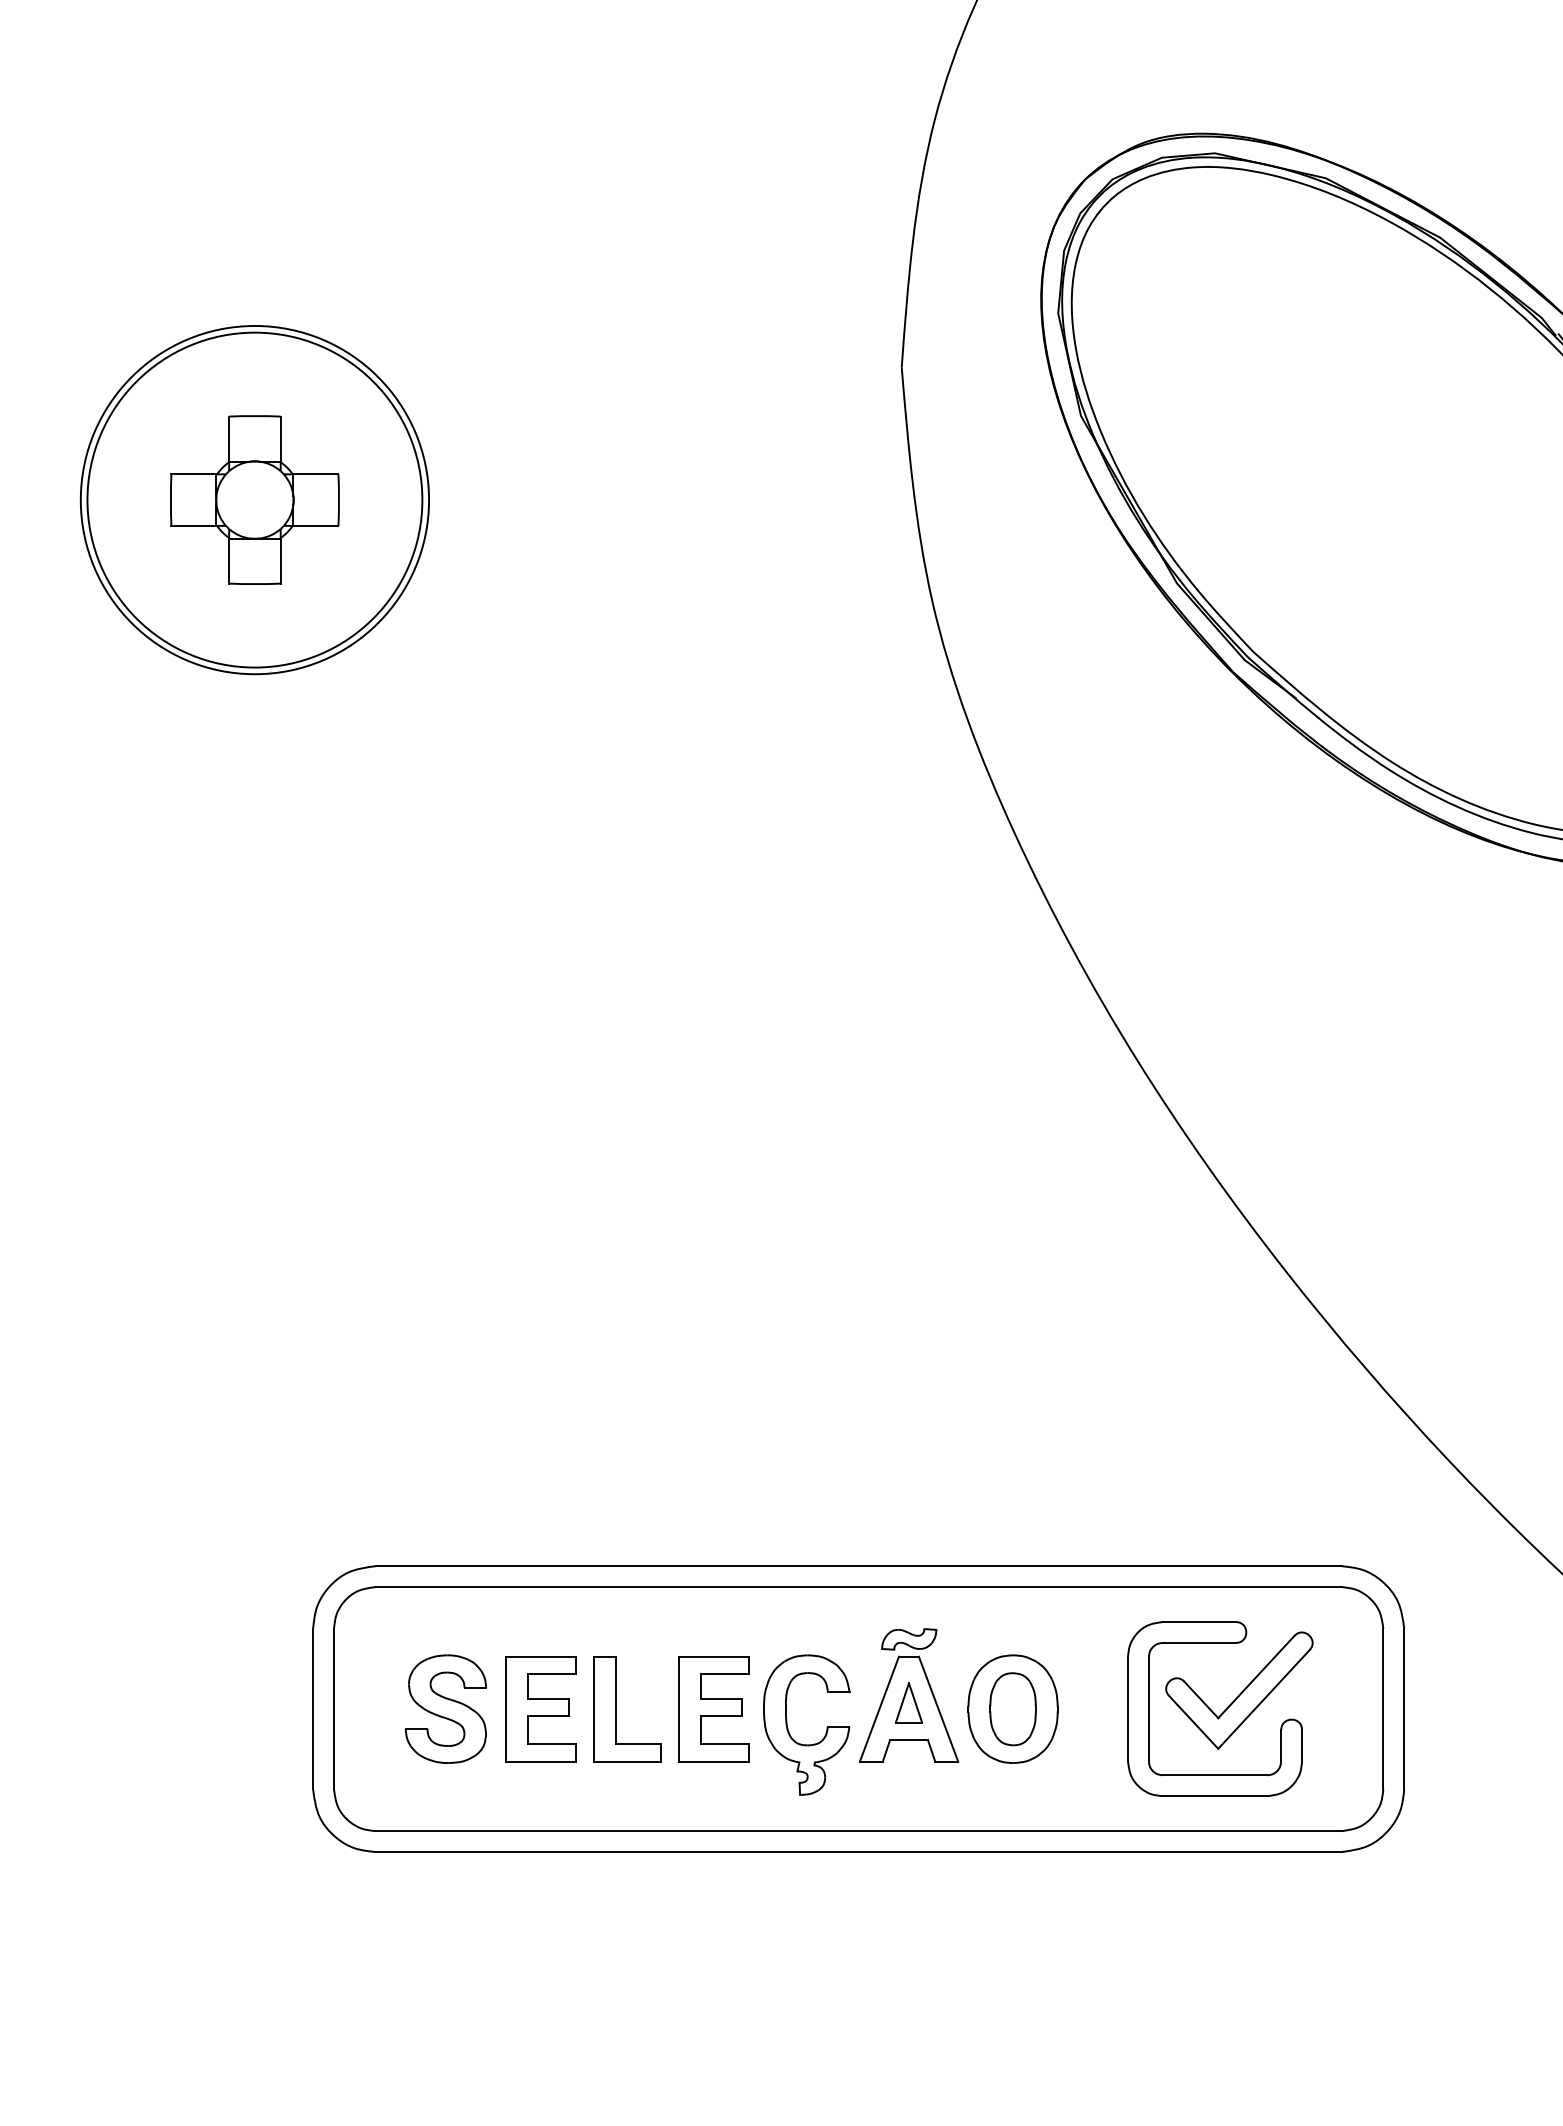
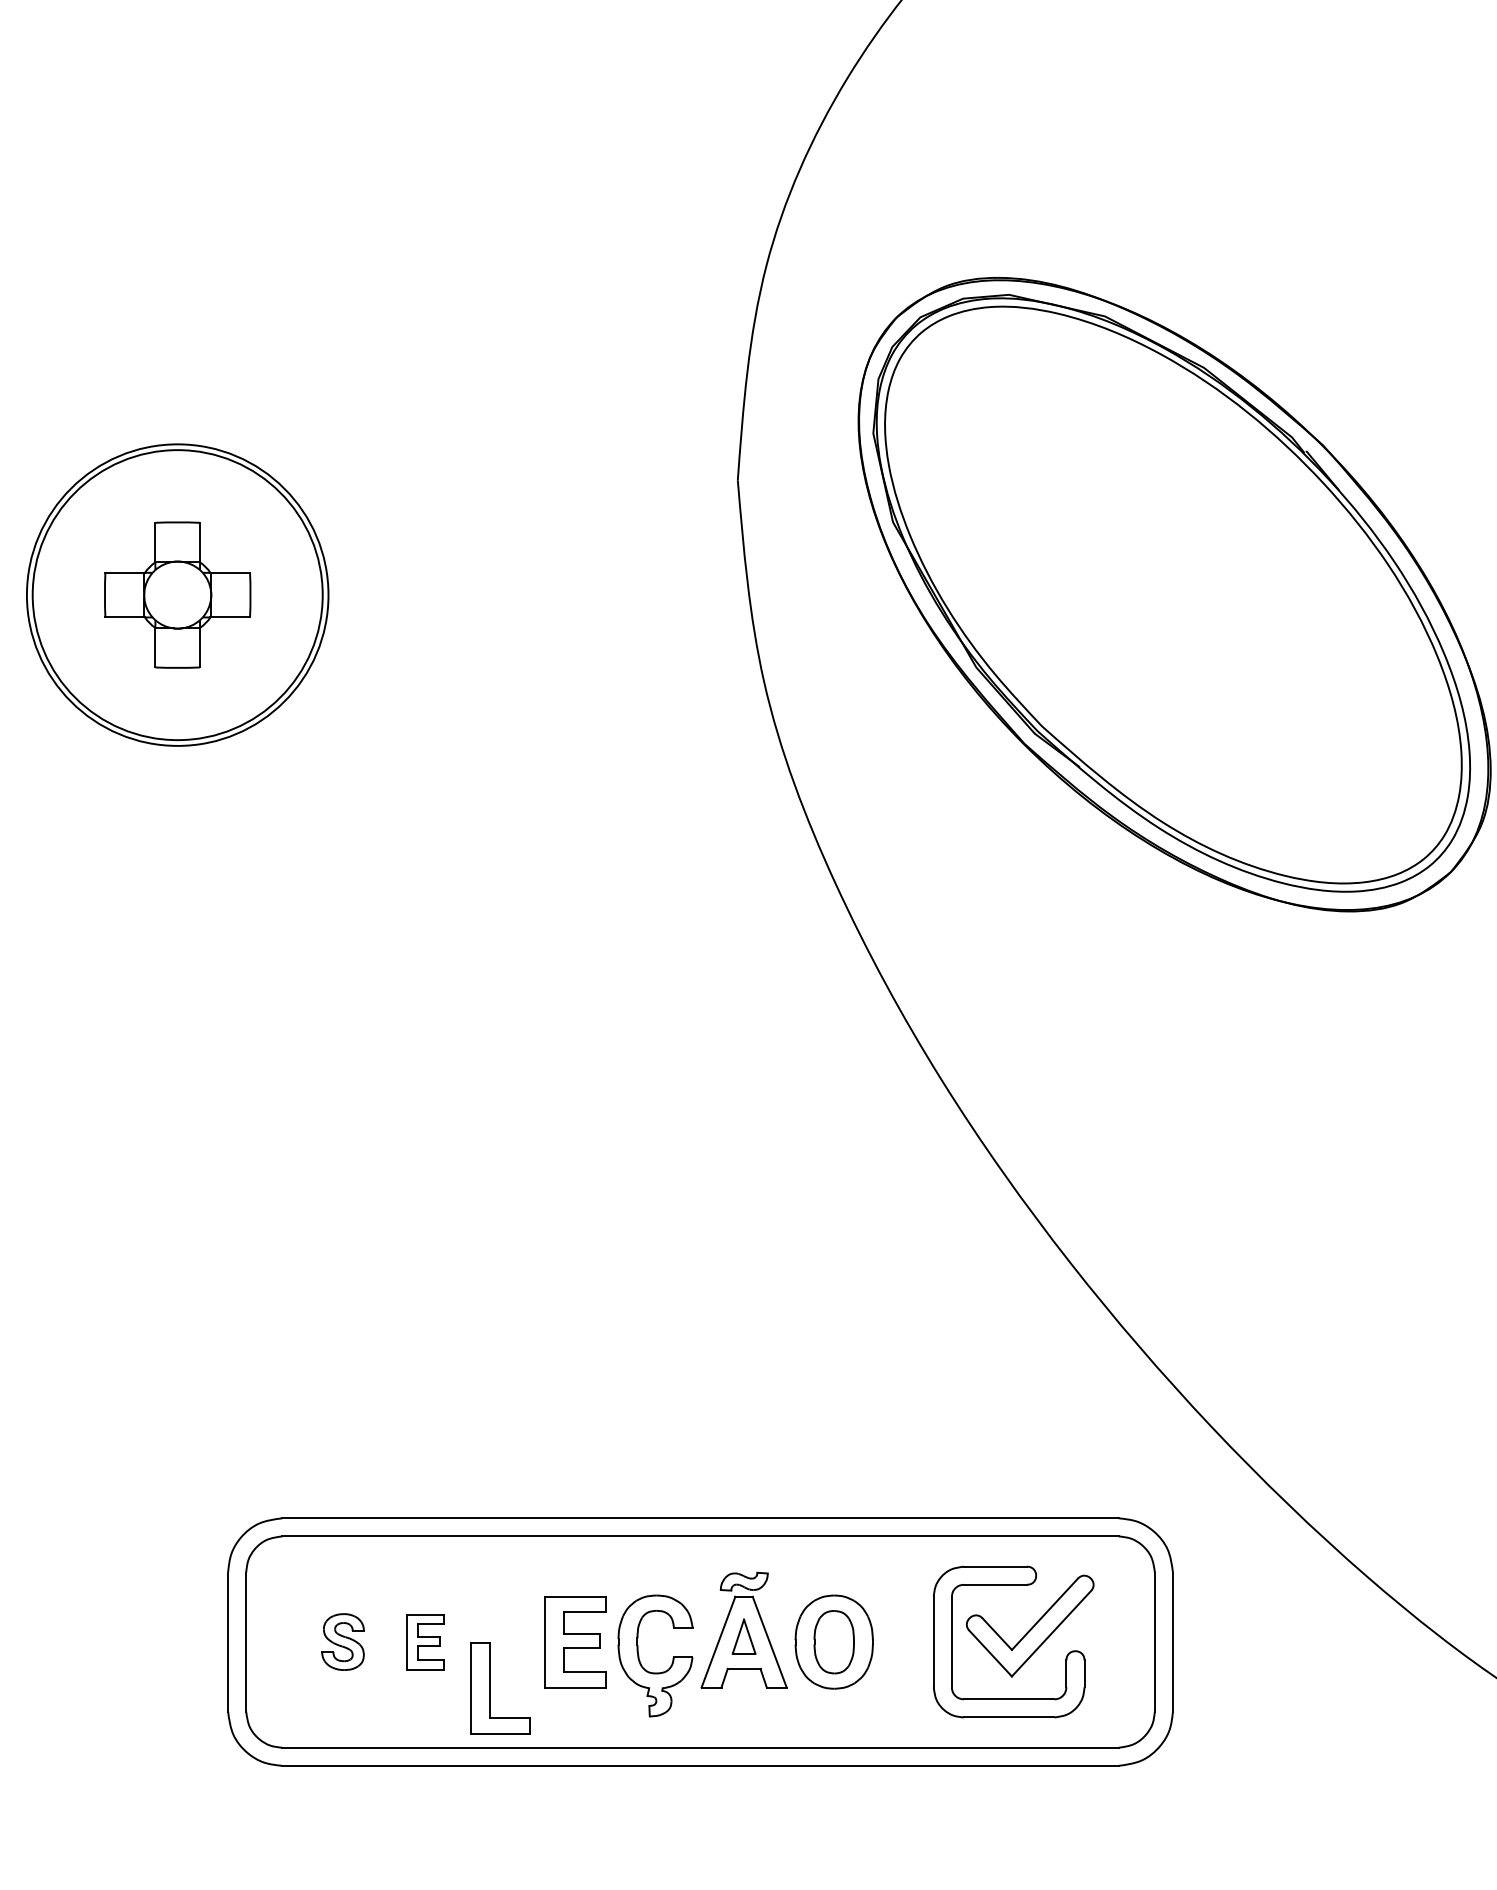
part: (445, 1708) -> (342, 1641), size x0.6
part: (541, 1709) -> (425, 1642), size x0.6
part: (616, 1709) -> (490, 1688), moved

